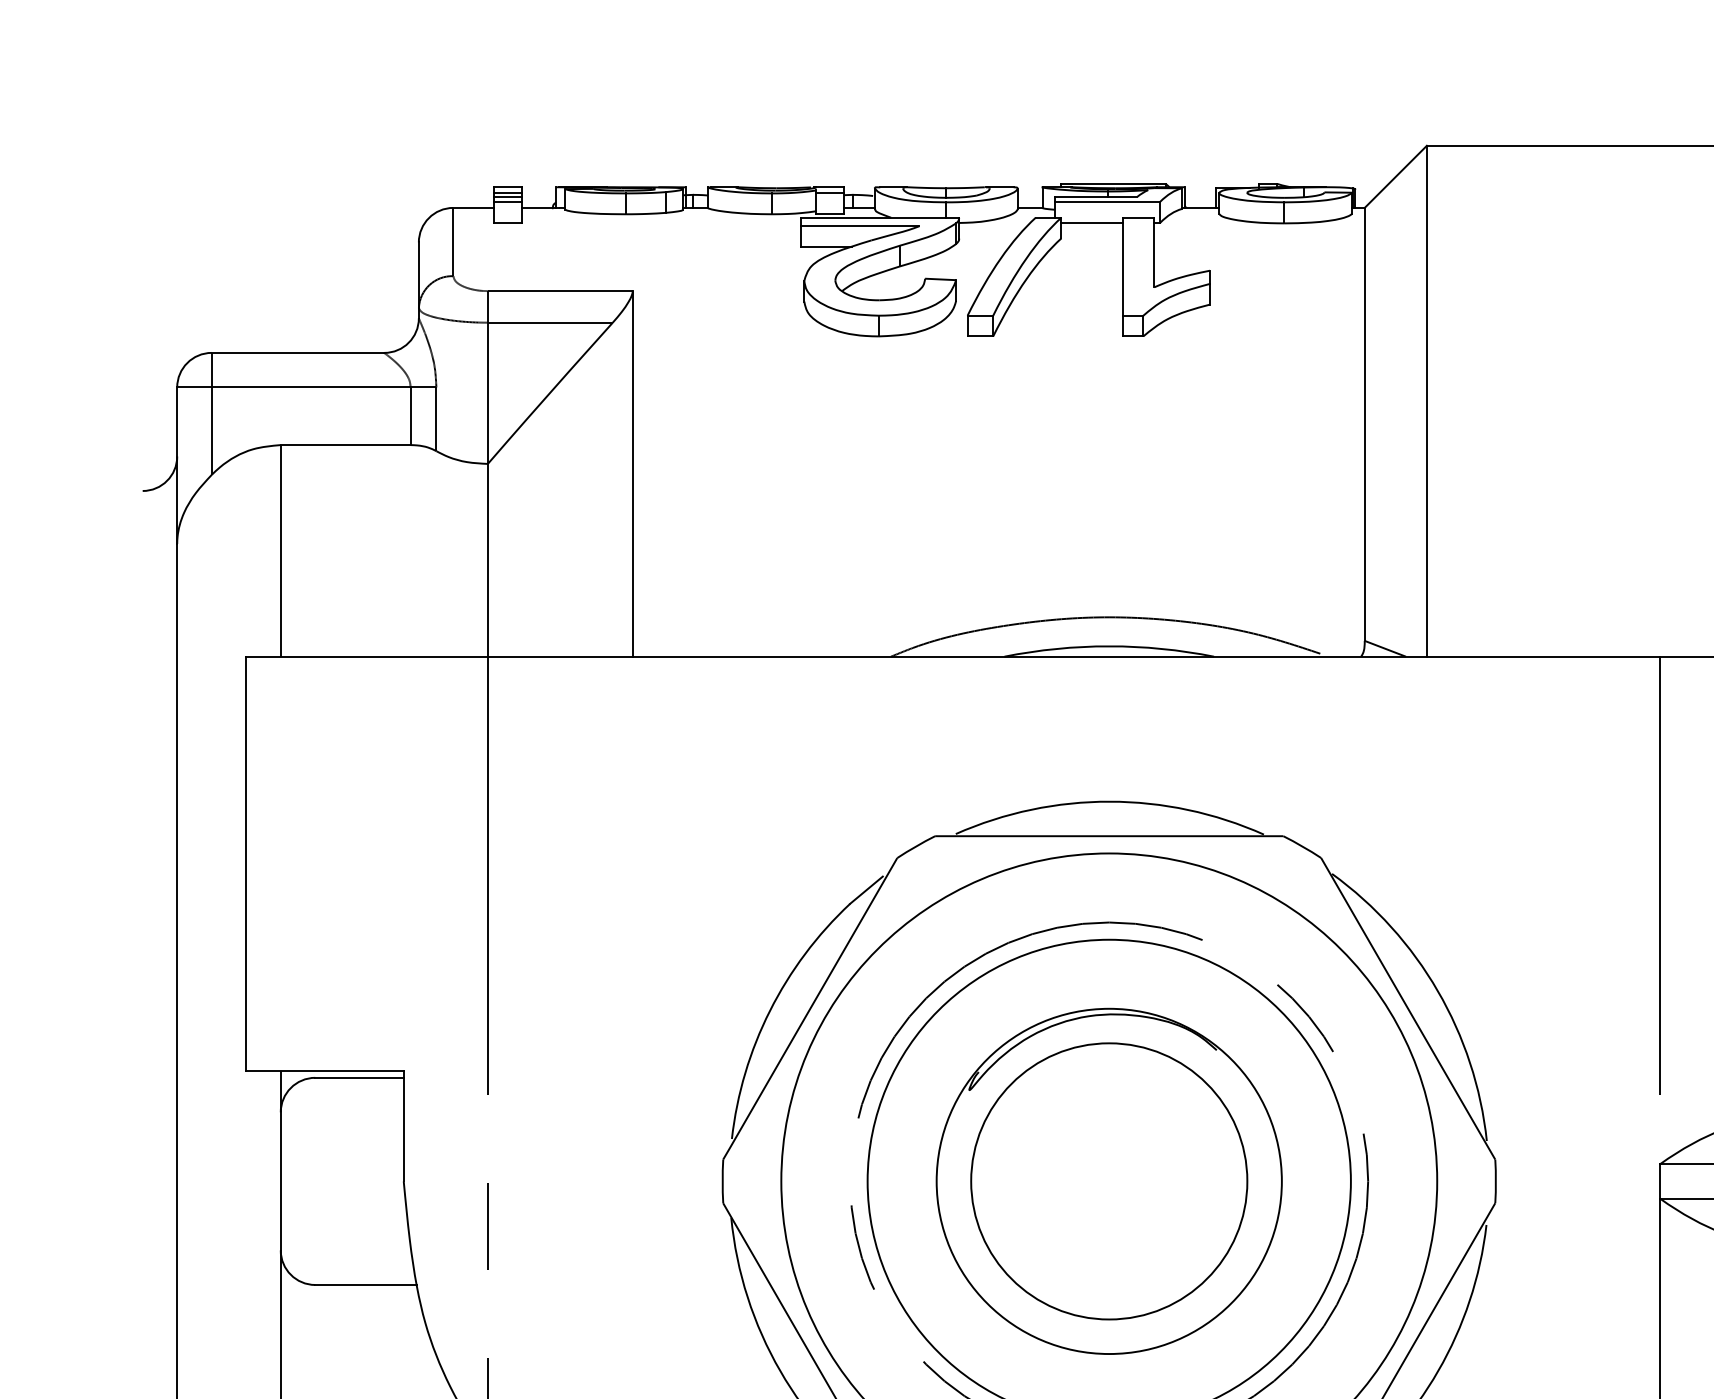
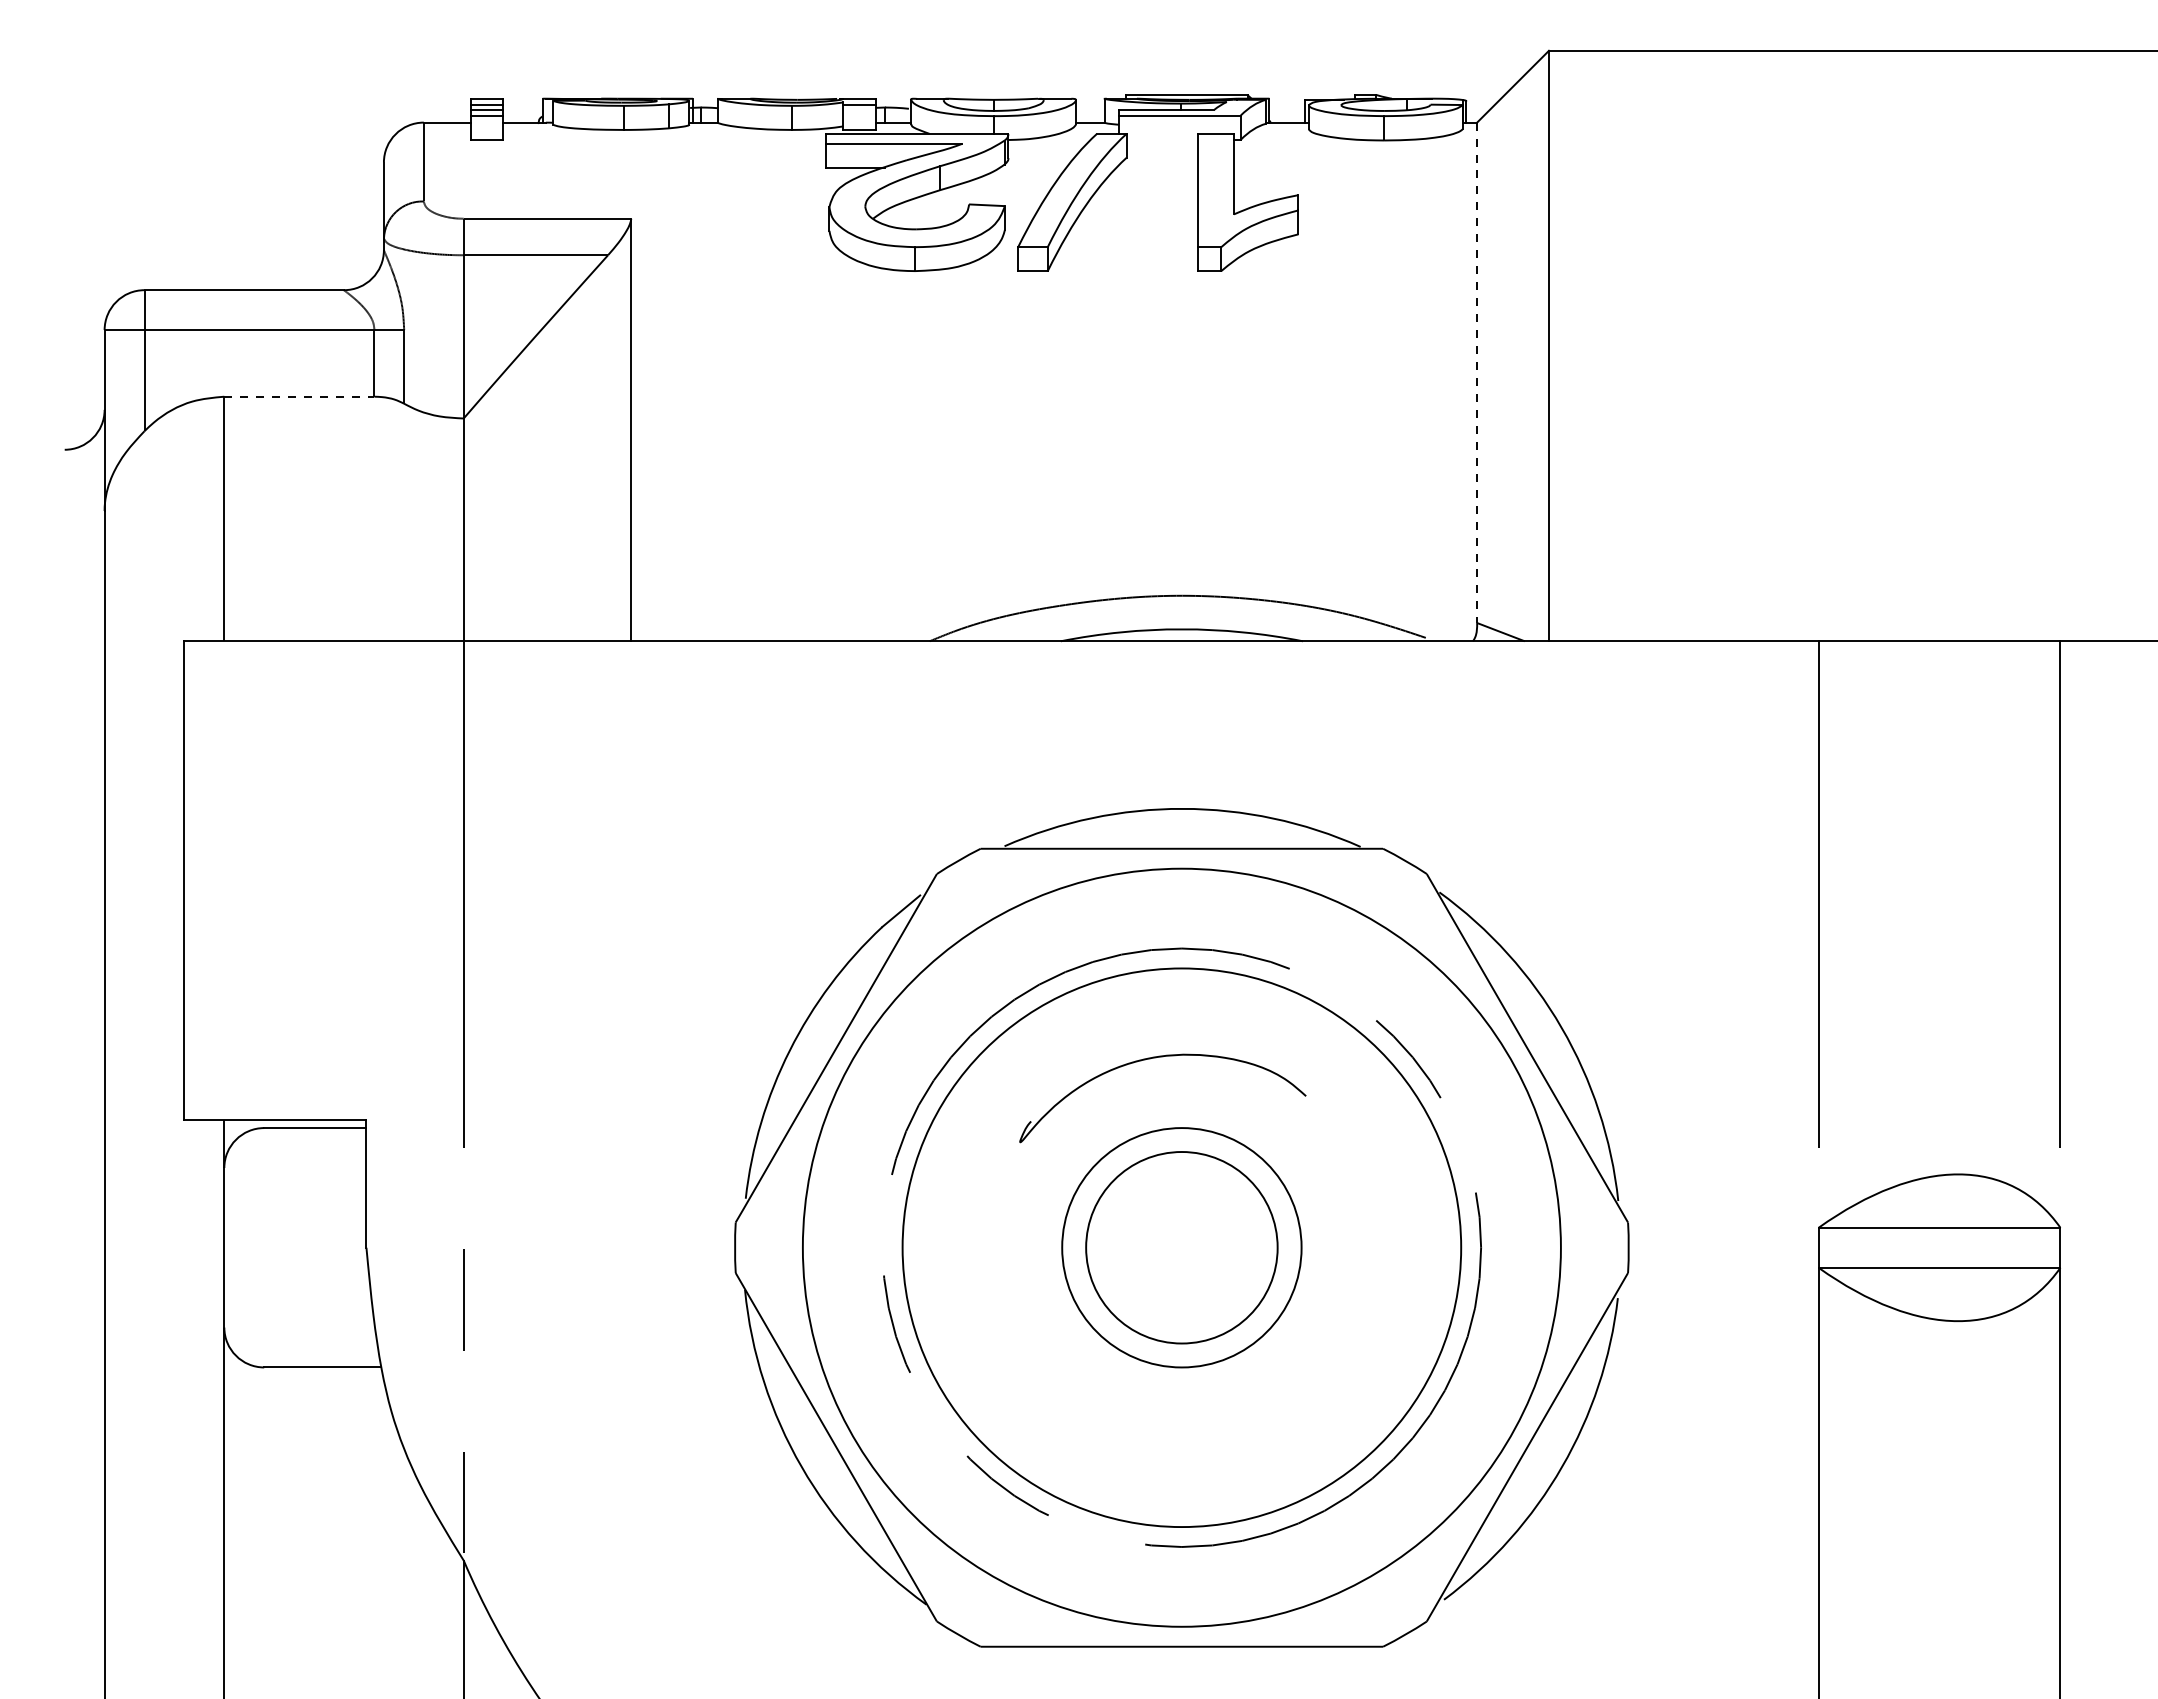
line: (1092, 222) -> (1162, 139), removed
line: (1365, 424) -> (1477, 373), solid -> dashed
line: (345, 444) -> (299, 396), solid -> dashed
circle: (1108, 1181) -> (1181, 1247), size x0.6
circle: (1108, 1181) -> (1181, 1247), size x0.6

